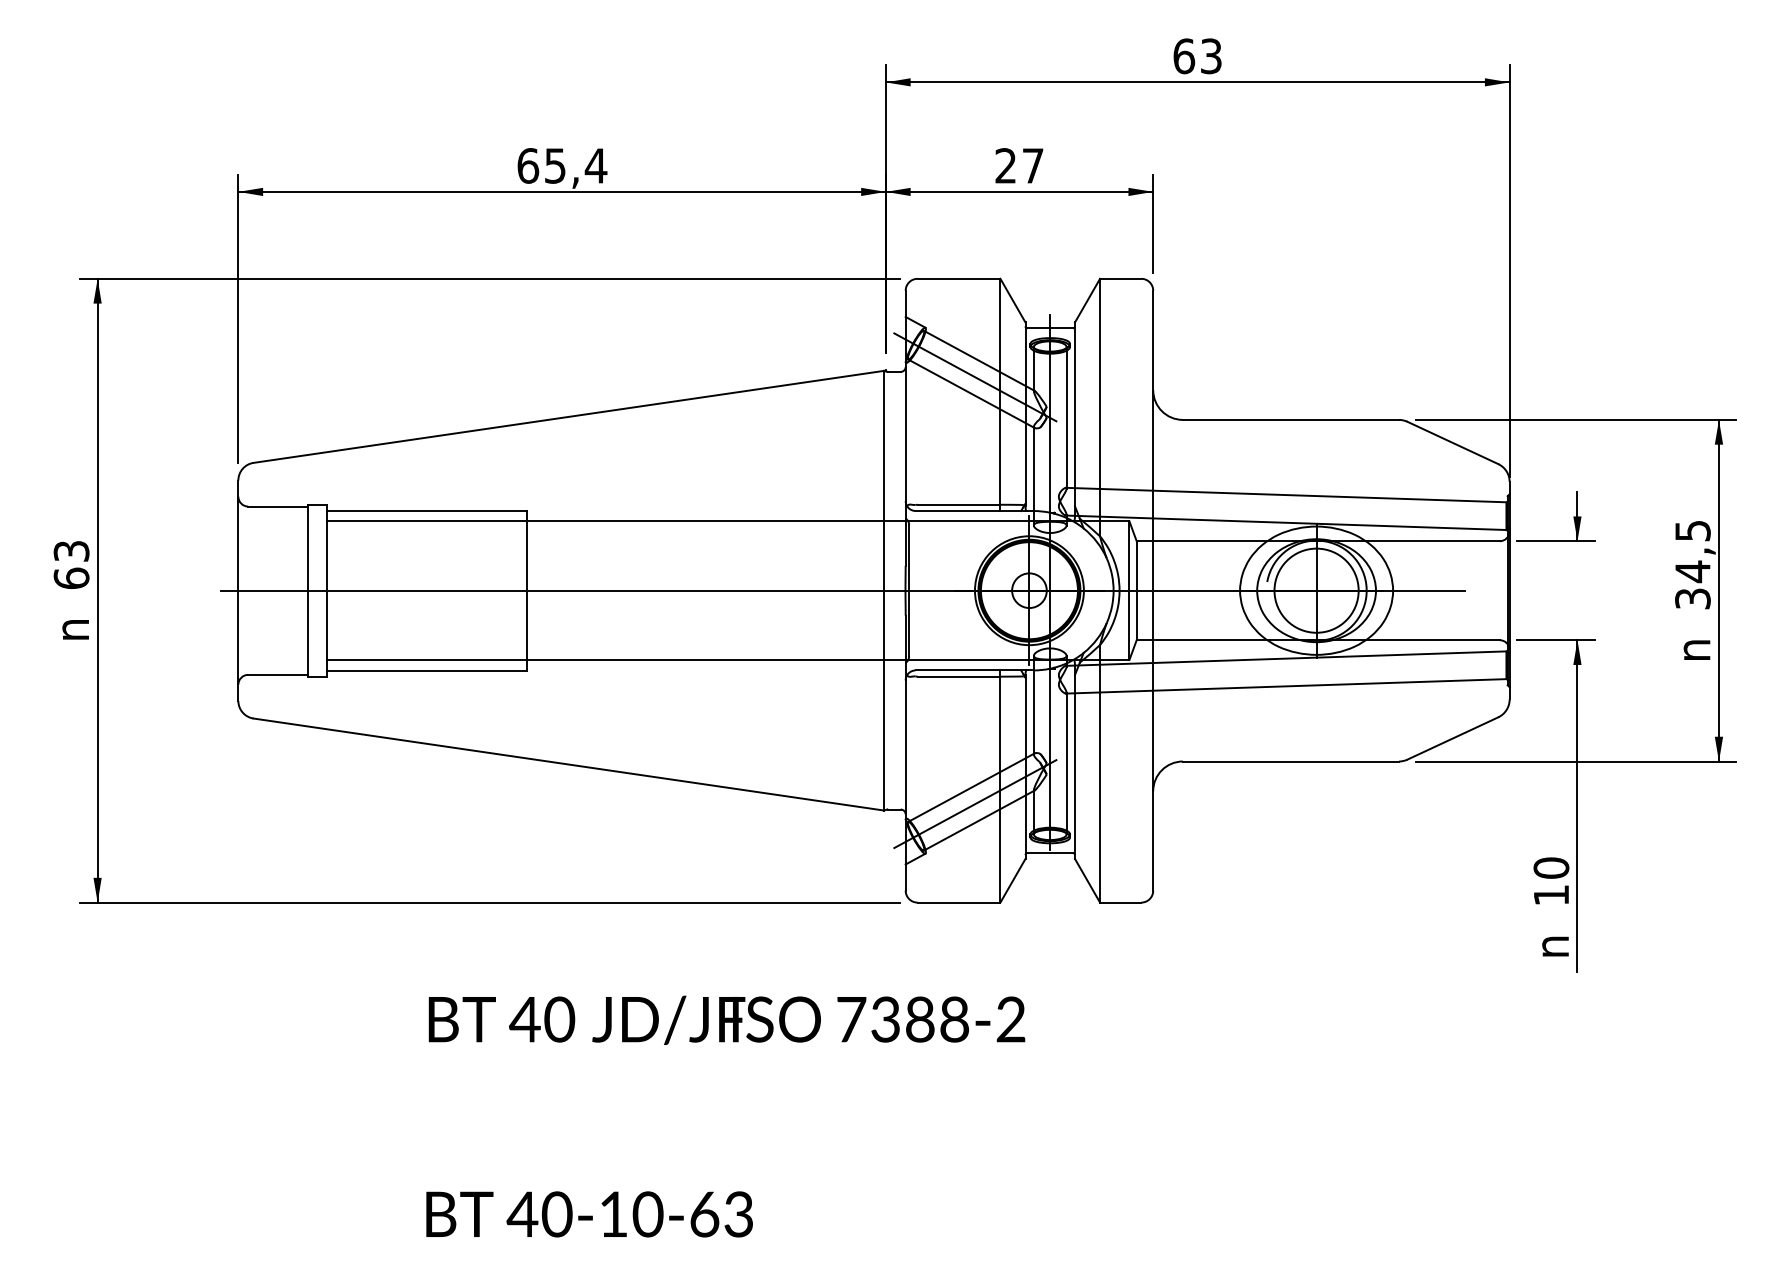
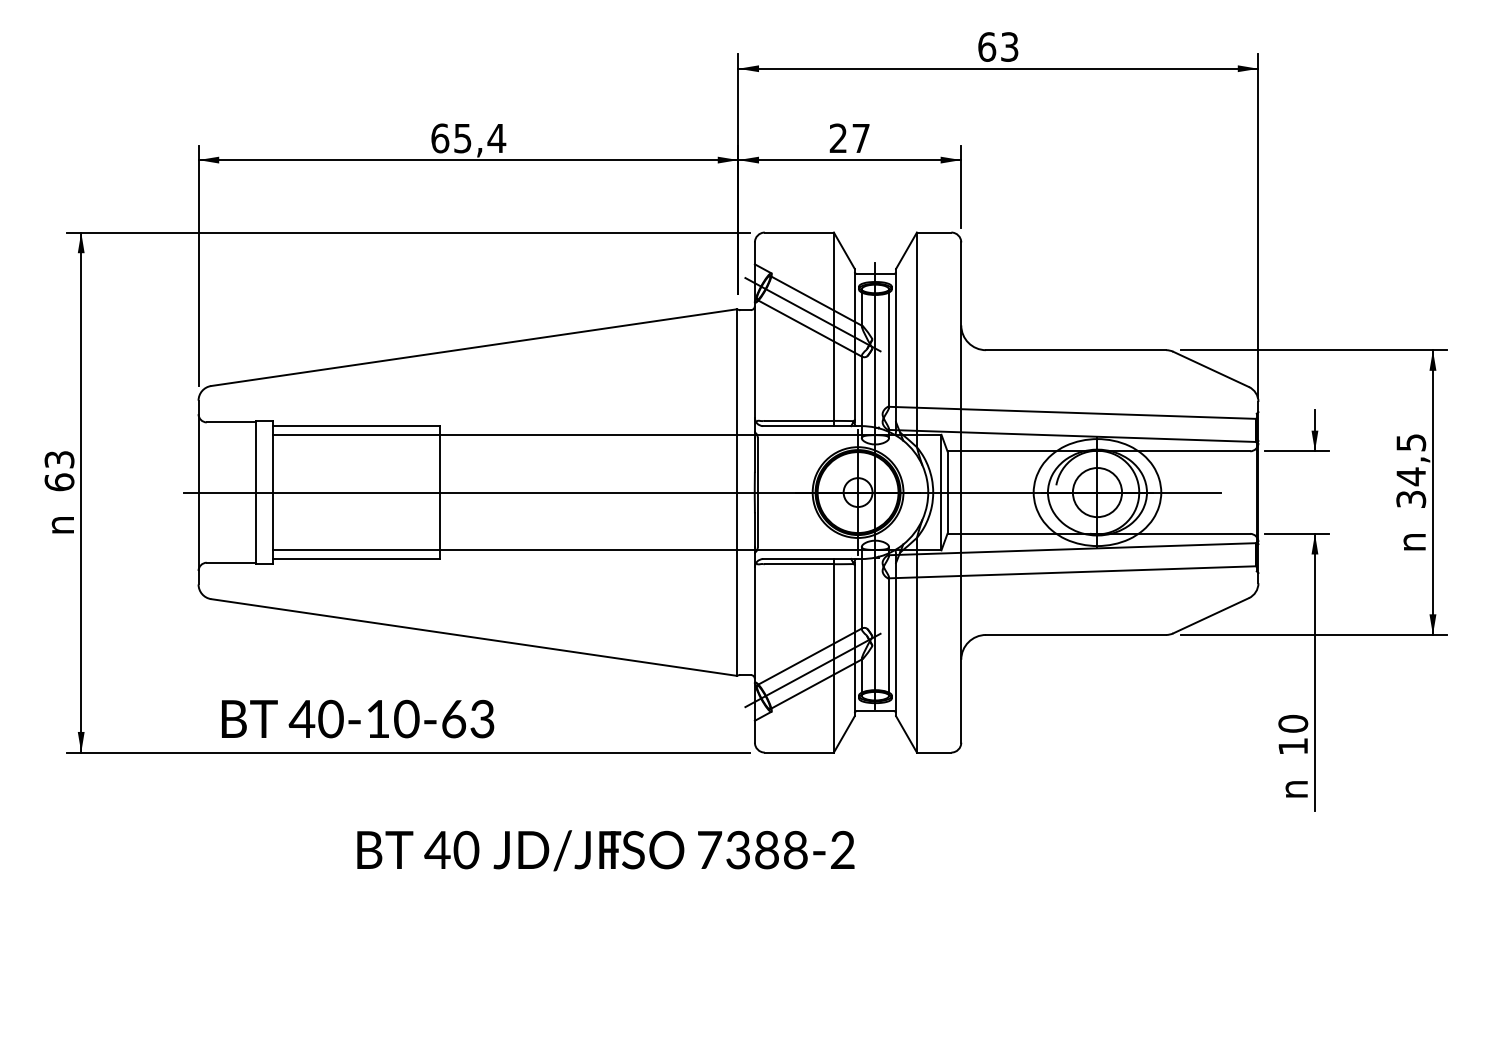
circle: (1316, 590) -> (1097, 492), size x0.7
text: (589, 1214) -> (357, 719), moved

